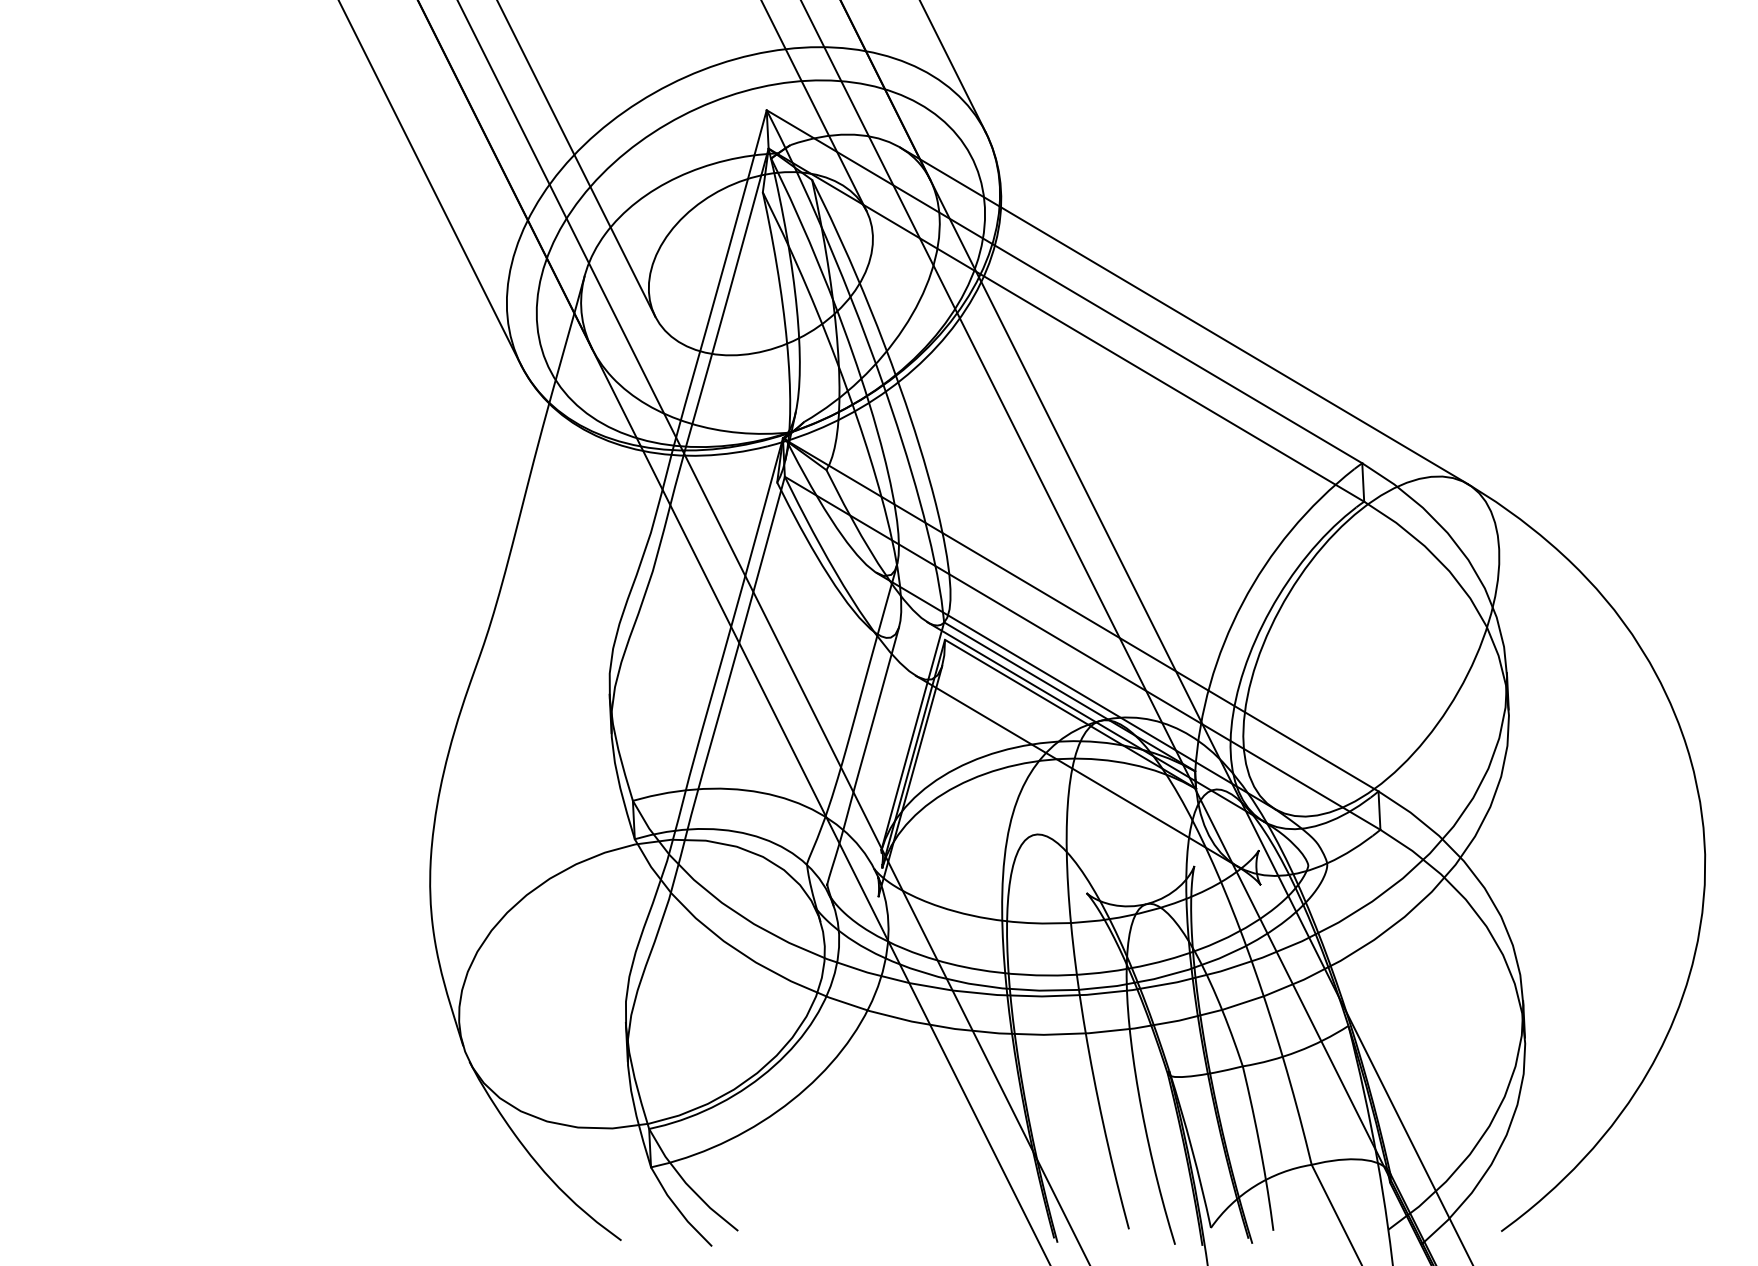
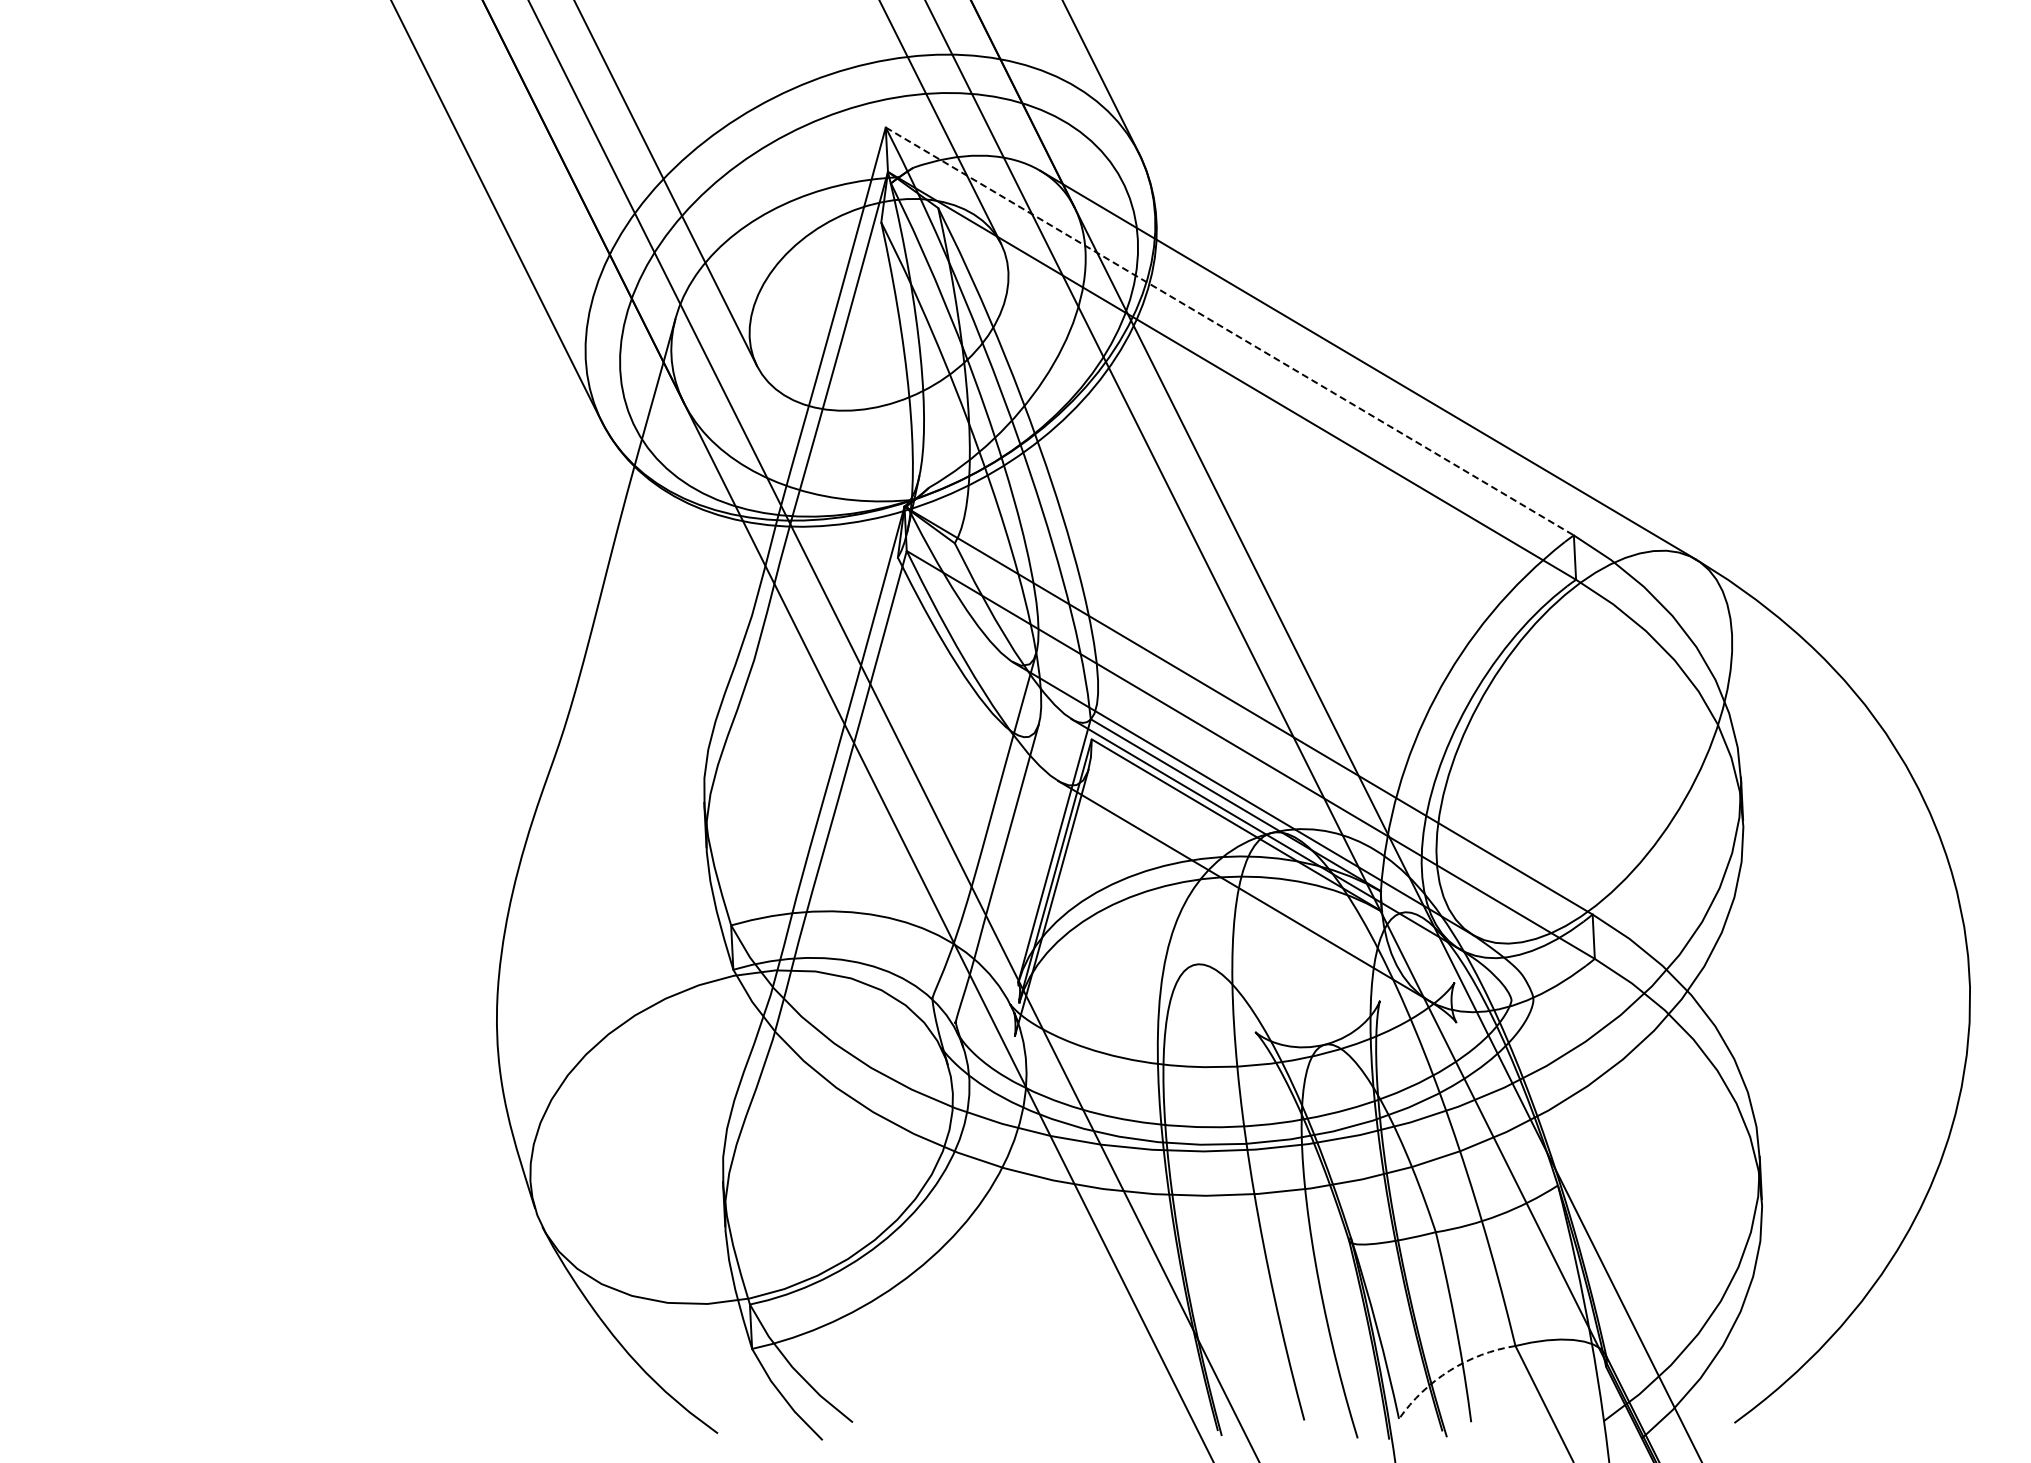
line: (1064, 286) -> (1229, 331), solid -> dashed
arc: (1254, 1186) -> (1449, 1370), solid -> dashed

